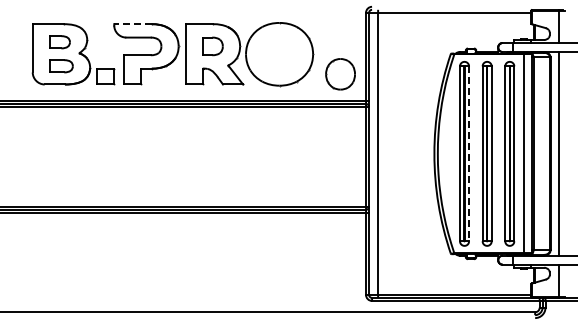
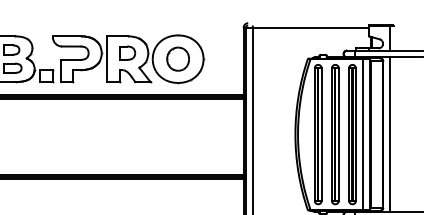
line: (133, 24) -> (67, 36), dashed -> solid
part: (340, 74) -> (178, 59), moved
line: (469, 154) -> (322, 135), dashed -> solid

